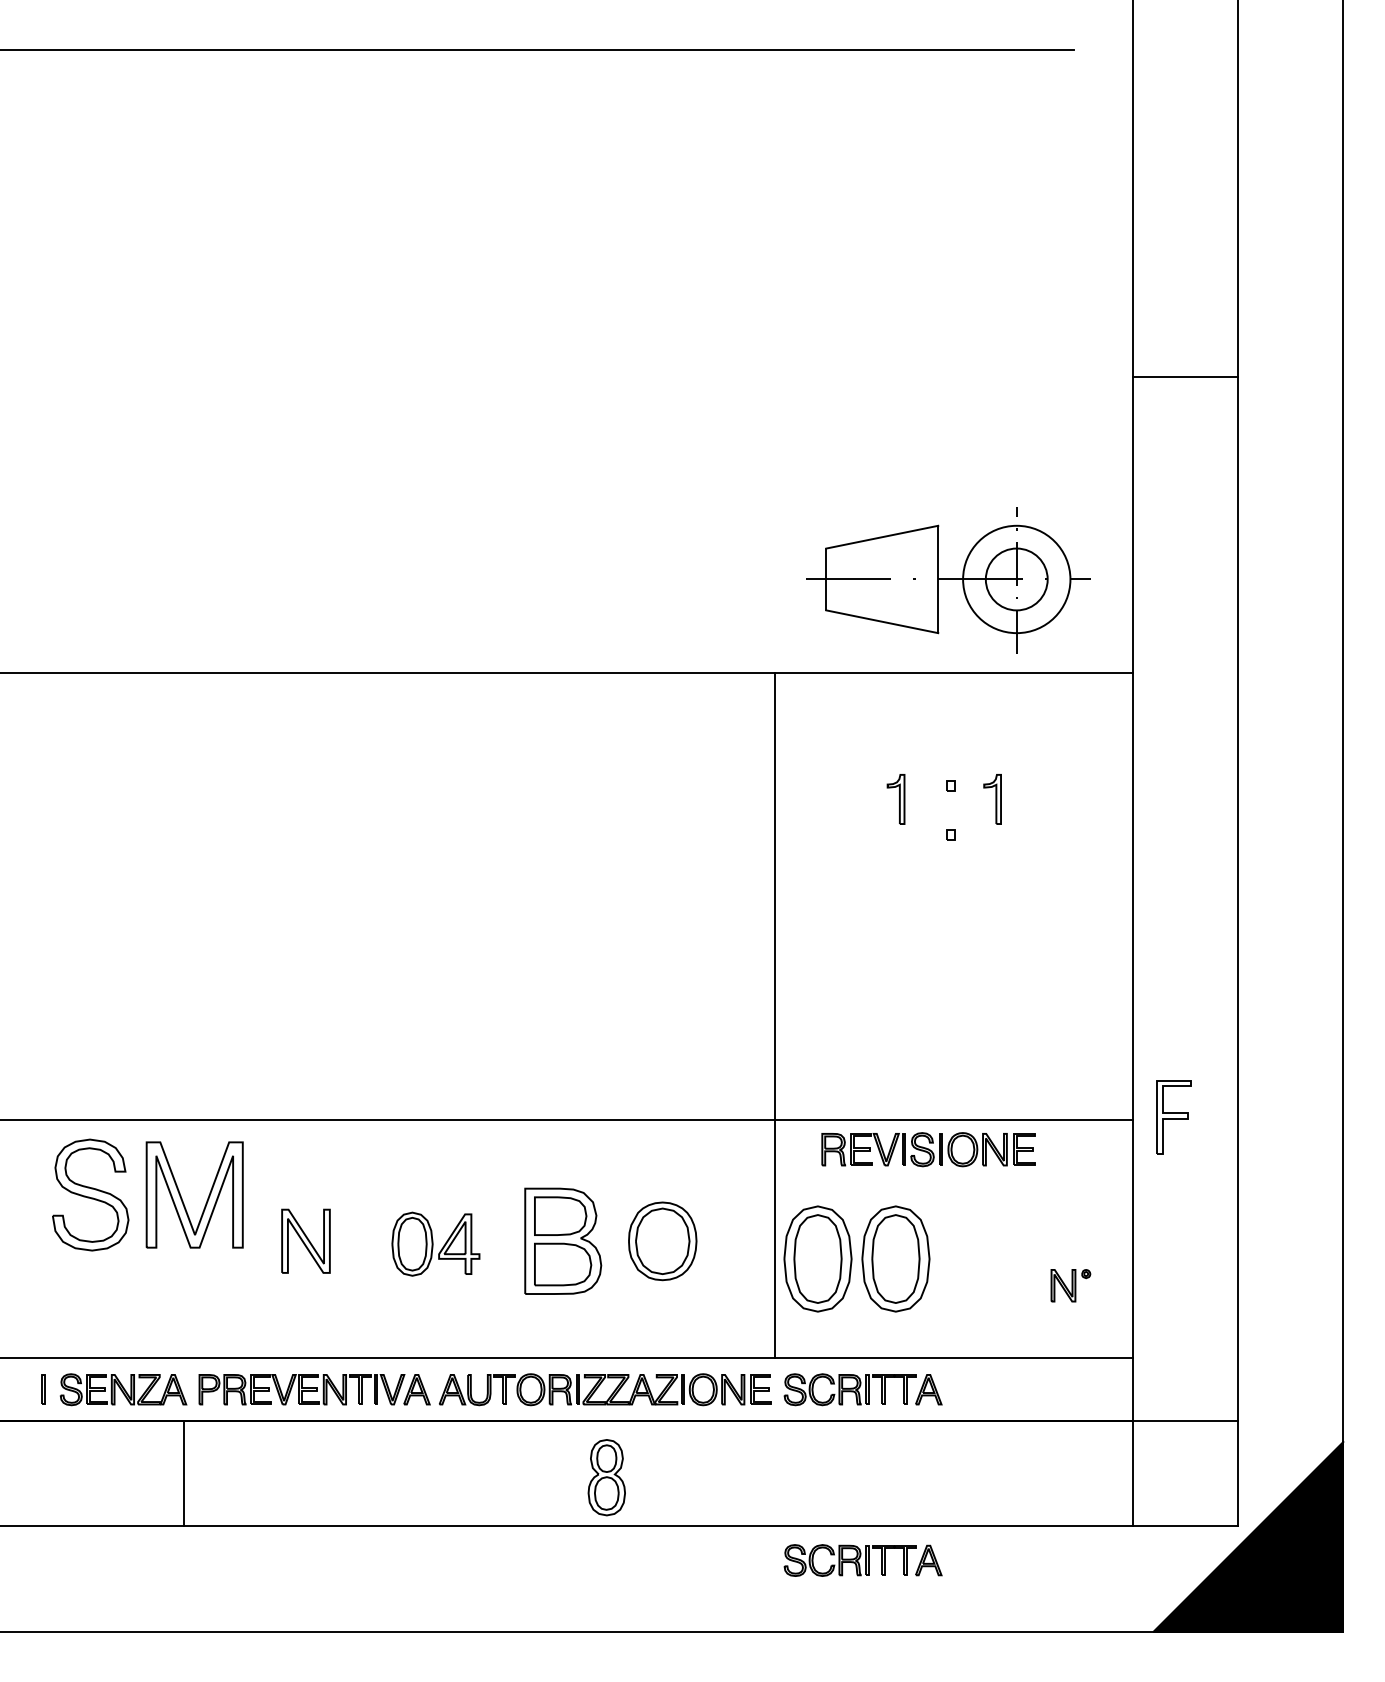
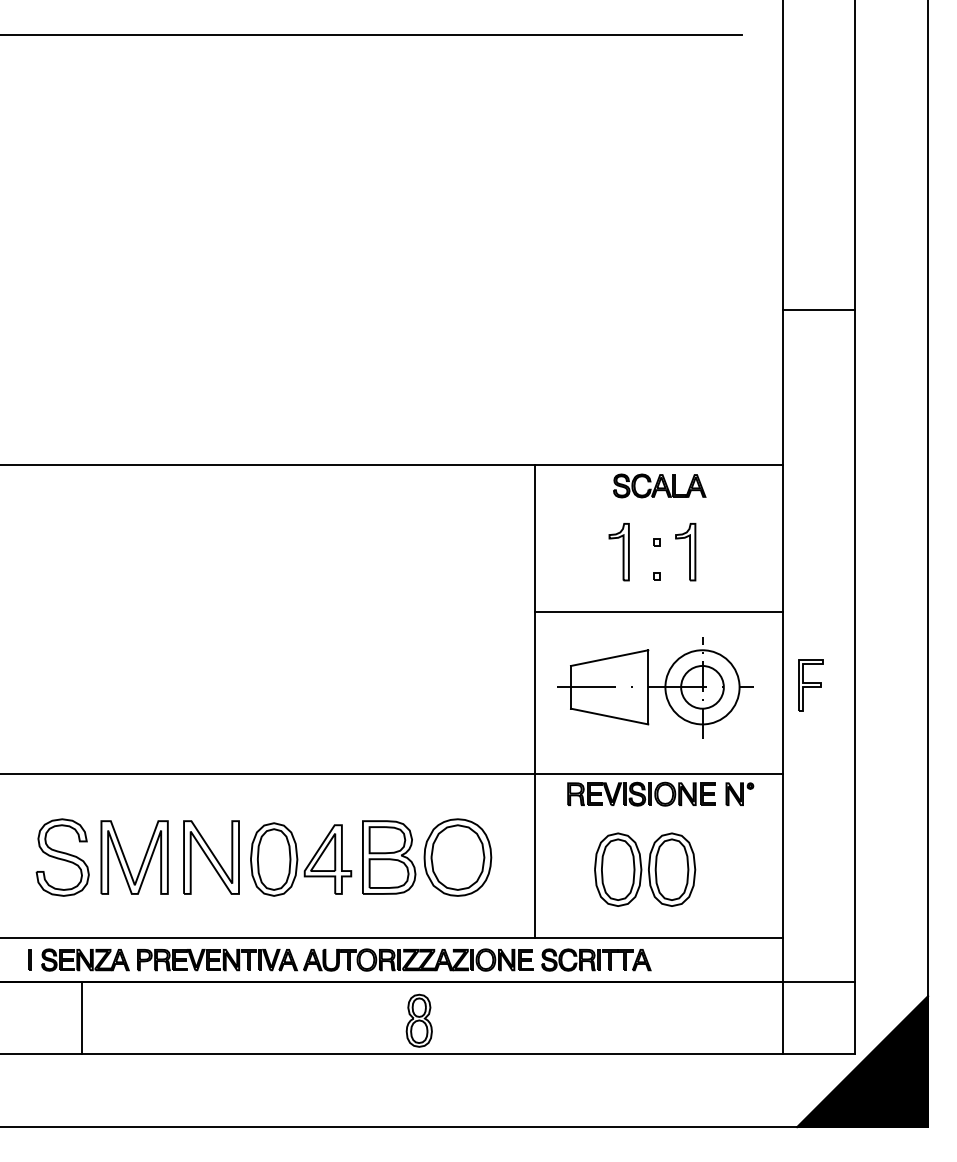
line: (1184, 377) -> (818, 309), moved
part: (948, 579) -> (655, 687), moved
part: (954, 702) -> (659, 485), added
part: (895, 799) -> (618, 552), size x1.67
part: (992, 799) -> (685, 552), size x1.67
line: (953, 886) -> (658, 612), added
part: (1173, 1116) -> (810, 685), moved
part: (90, 1194) -> (62, 857), moved
part: (182, 1197) -> (126, 859), moved
part: (305, 1241) -> (211, 857), size x1.67
part: (662, 1241) -> (457, 857), size x1.43
part: (436, 1244) -> (301, 859), size x1.67
part: (857, 1258) -> (645, 869), moved
part: (1070, 1284) -> (739, 793), moved
line: (184, 1472) -> (82, 1017), moved
part: (863, 1559) -> (596, 1077), removed

